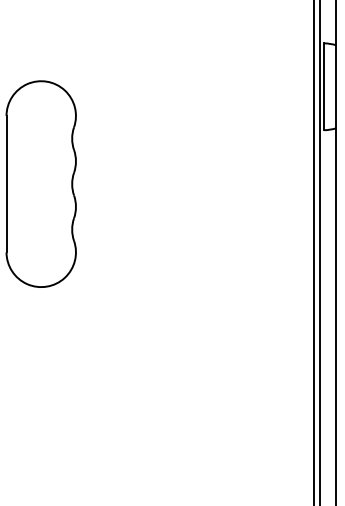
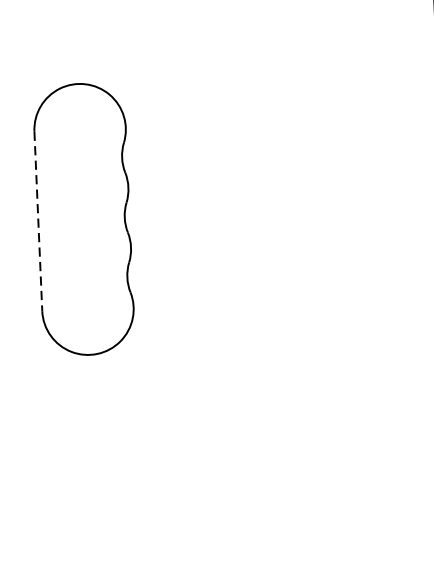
line: (6, 184) -> (38, 221), solid -> dashed

